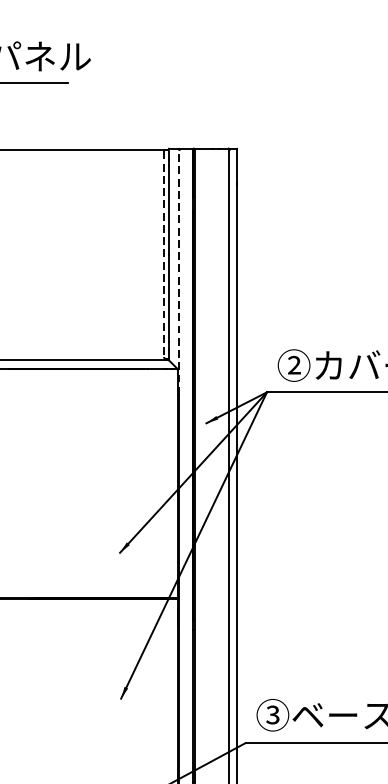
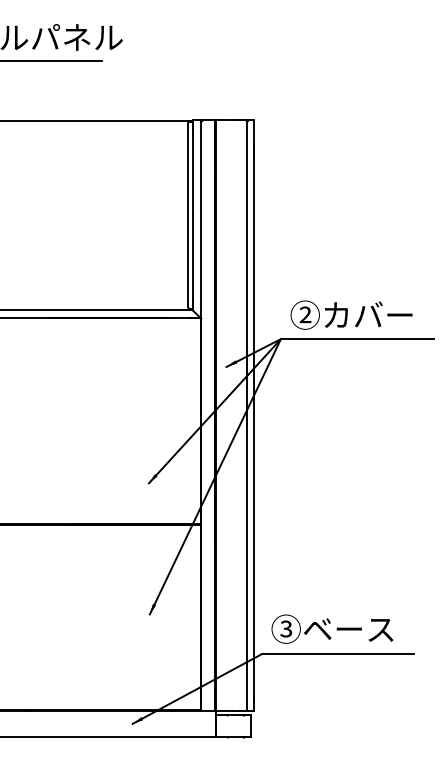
line: (164, 254) -> (188, 215), dashed -> solid
line: (178, 271) -> (201, 230), dashed -> solid

